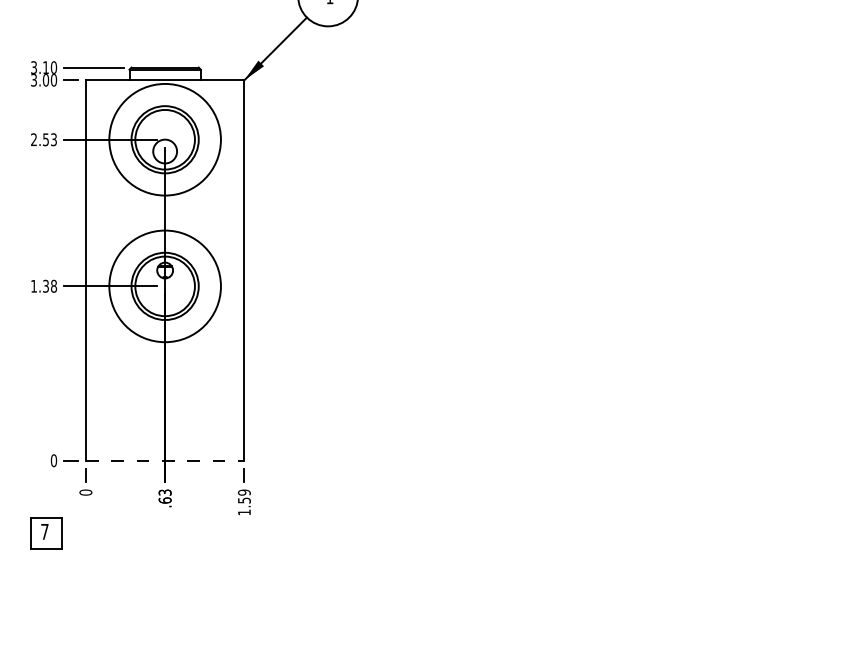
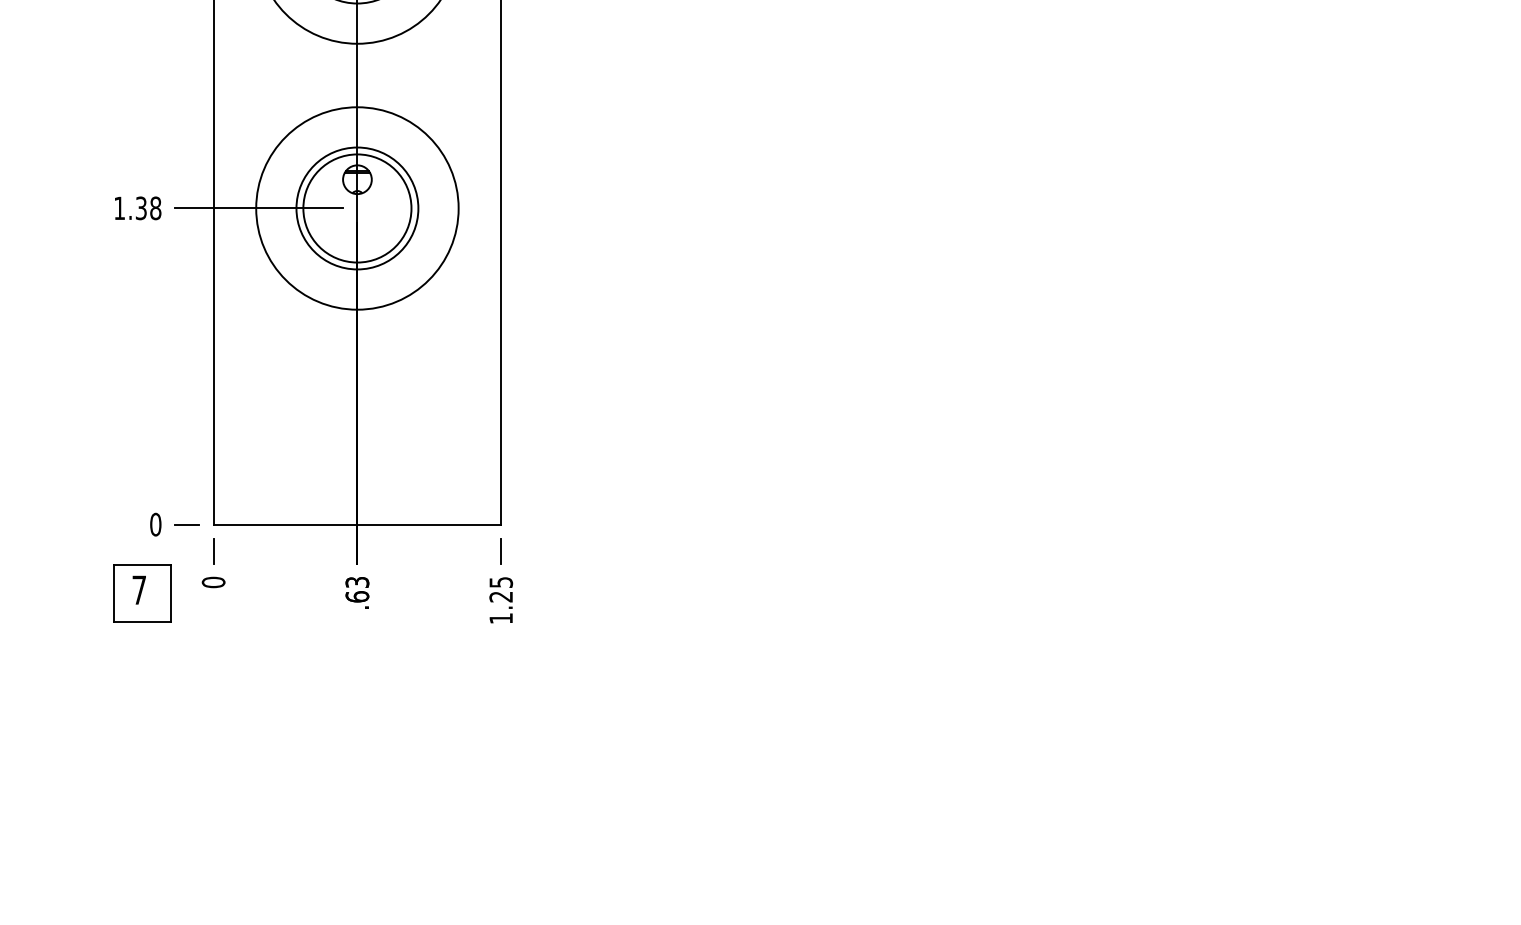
line: (165, 460) -> (358, 524), dashed -> solid
text: (244, 496) -> (501, 589), 1.59 -> 1.25
part: (46, 533) -> (142, 593), moved

